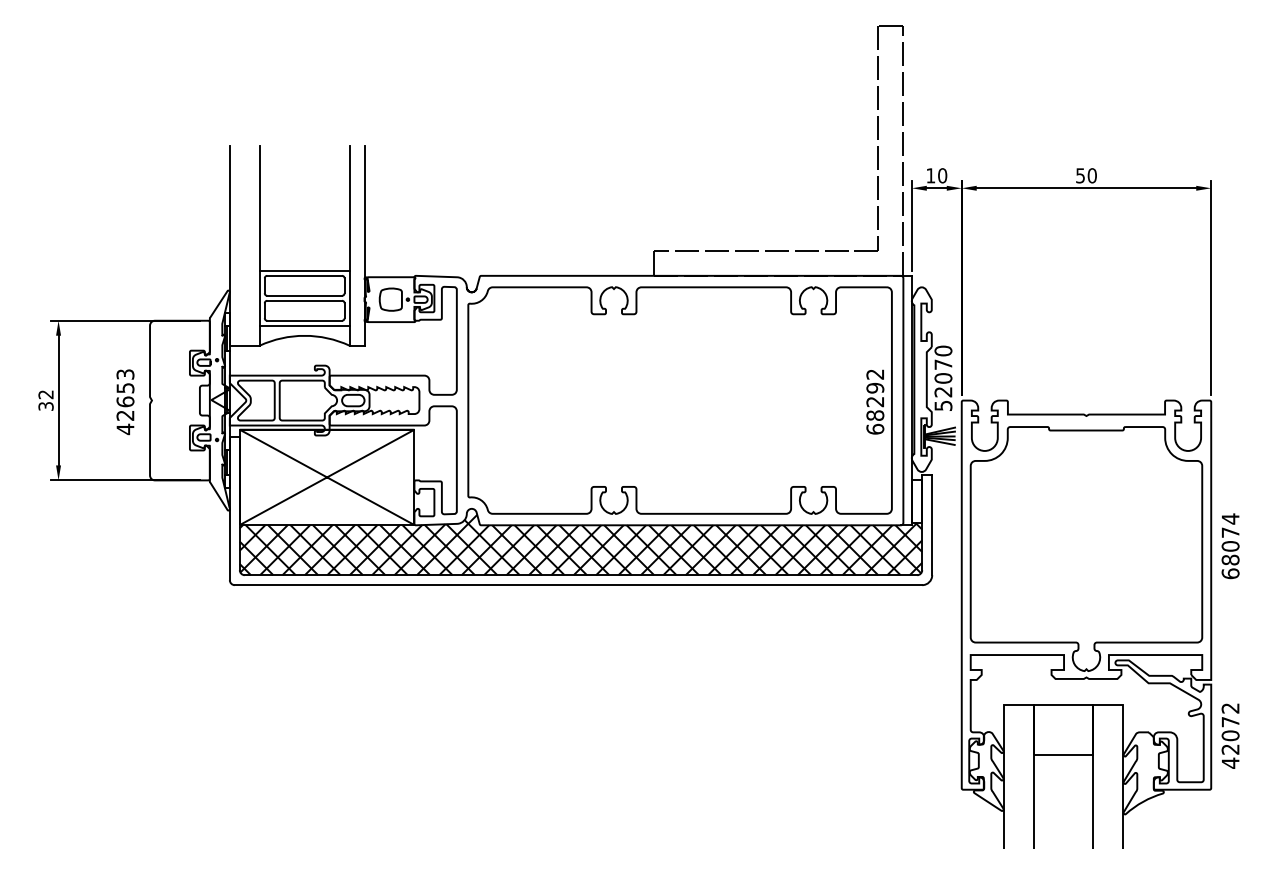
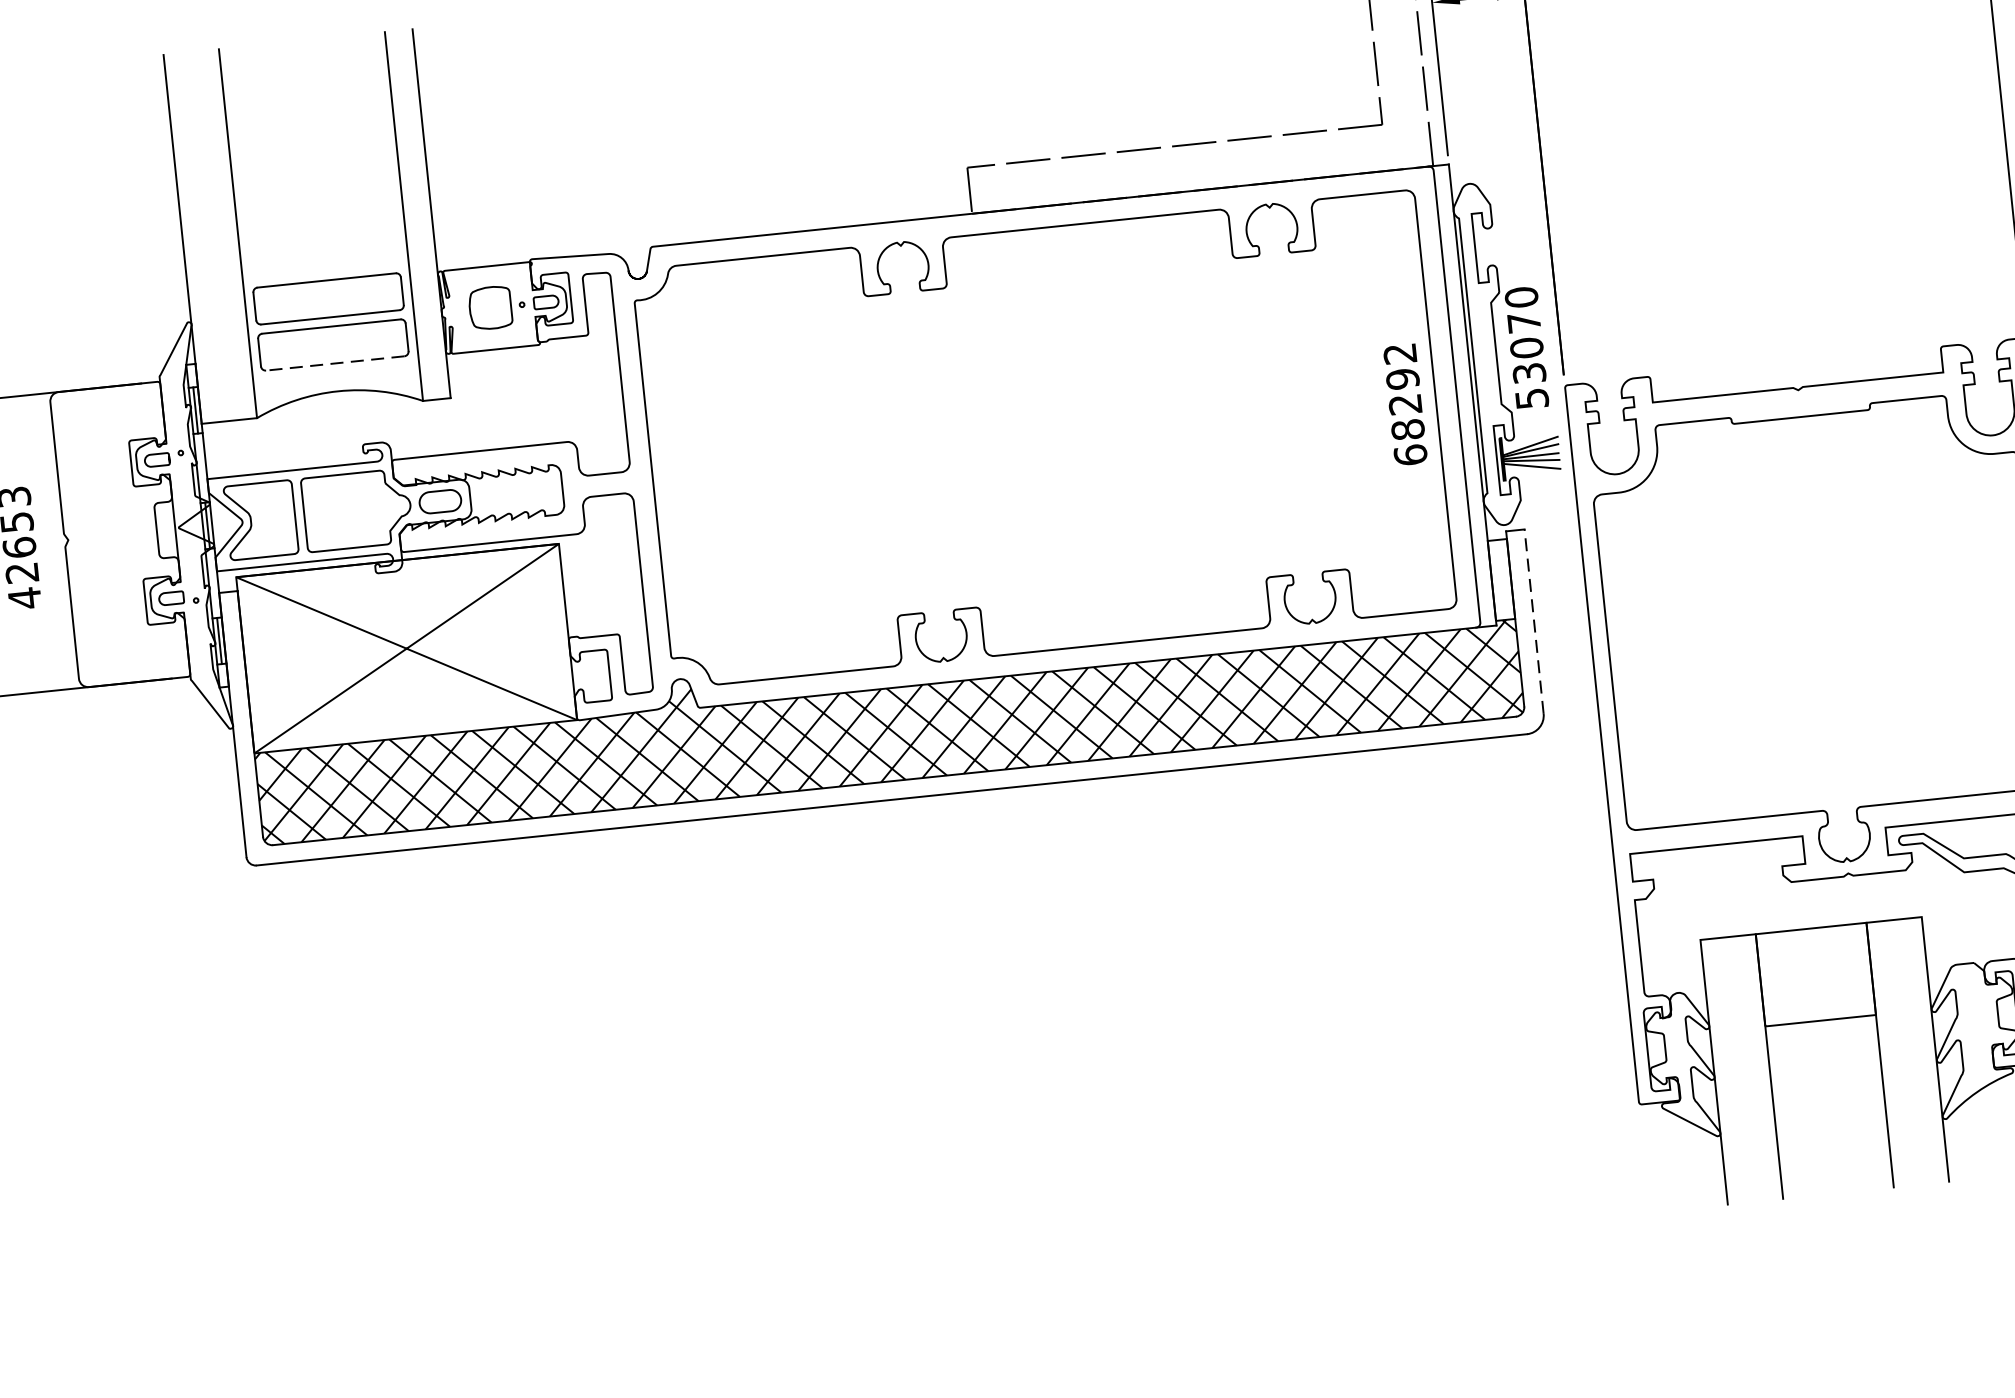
line: (304, 270) -> (325, 270), removed
line: (304, 320) -> (334, 363), solid -> dashed
line: (304, 325) -> (335, 372), removed
text: (943, 392) -> (1529, 374), 52070 -> 53070
line: (932, 525) -> (1534, 621), solid -> dashed

